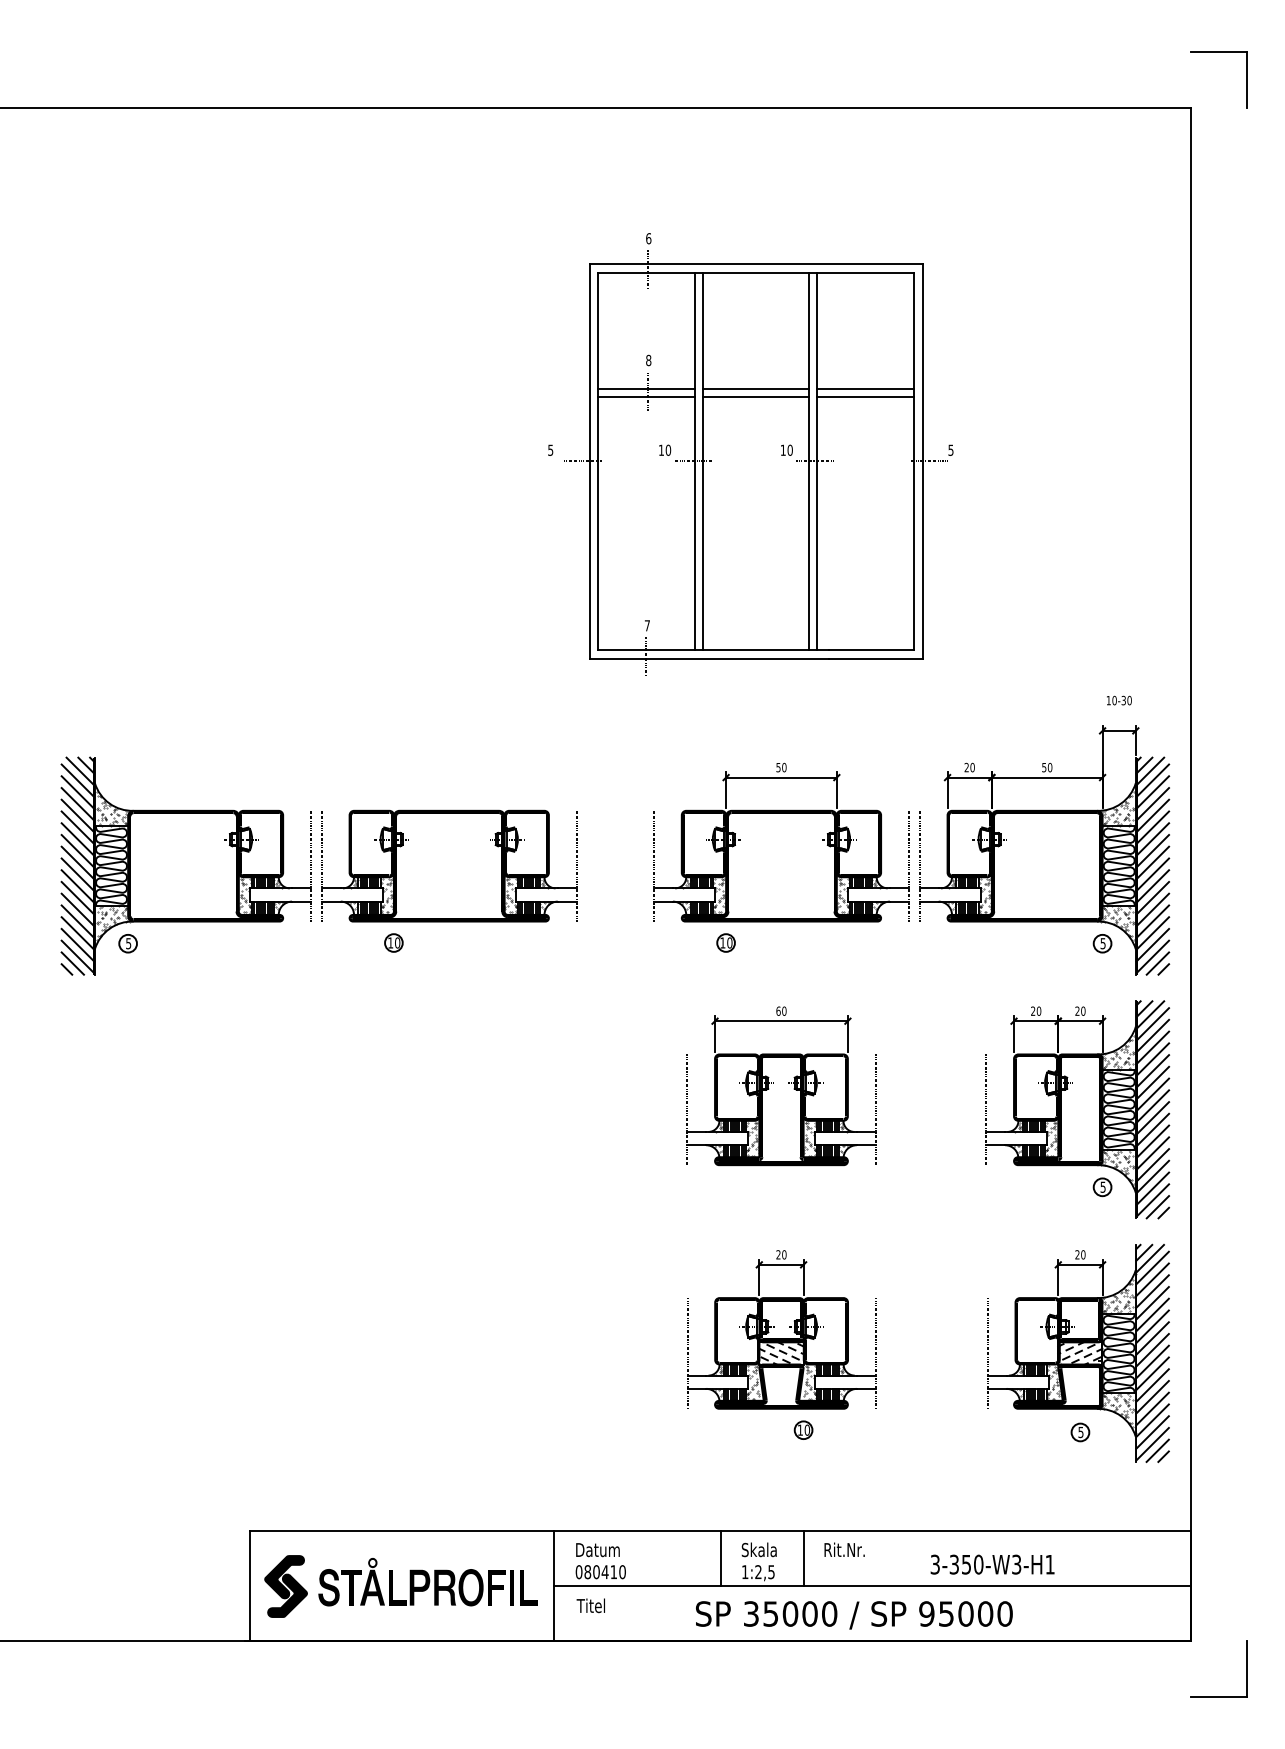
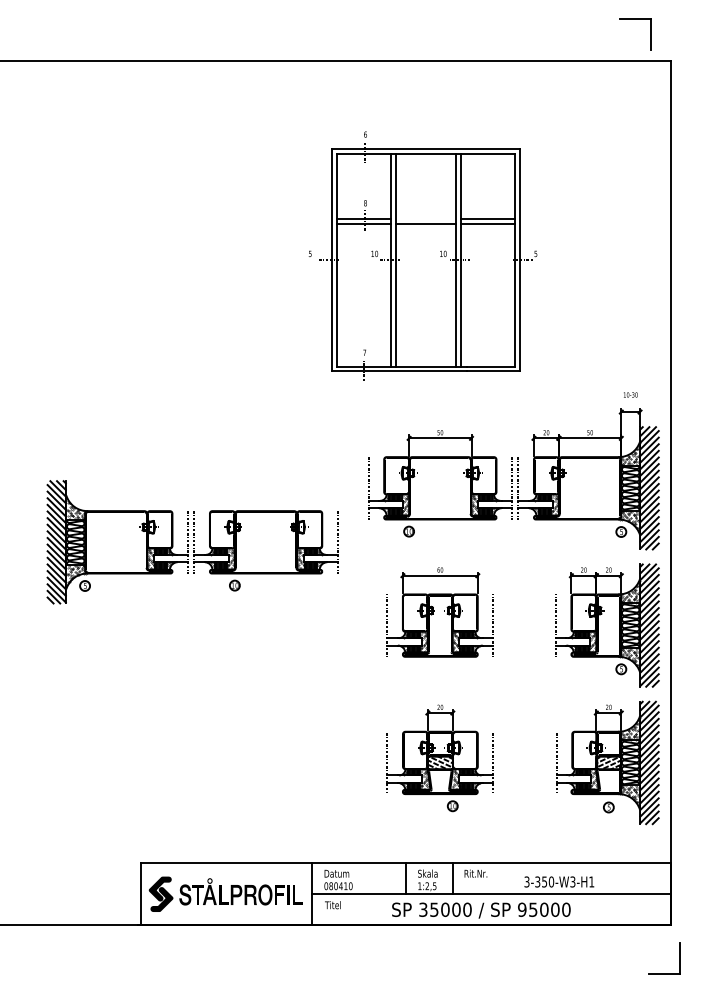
part: (1218, 53) -> (635, 19), moved
line: (755, 389) -> (425, 219), removed
part: (318, 866) -> (192, 542), moved
part: (1244, 1668) -> (679, 958), moved

